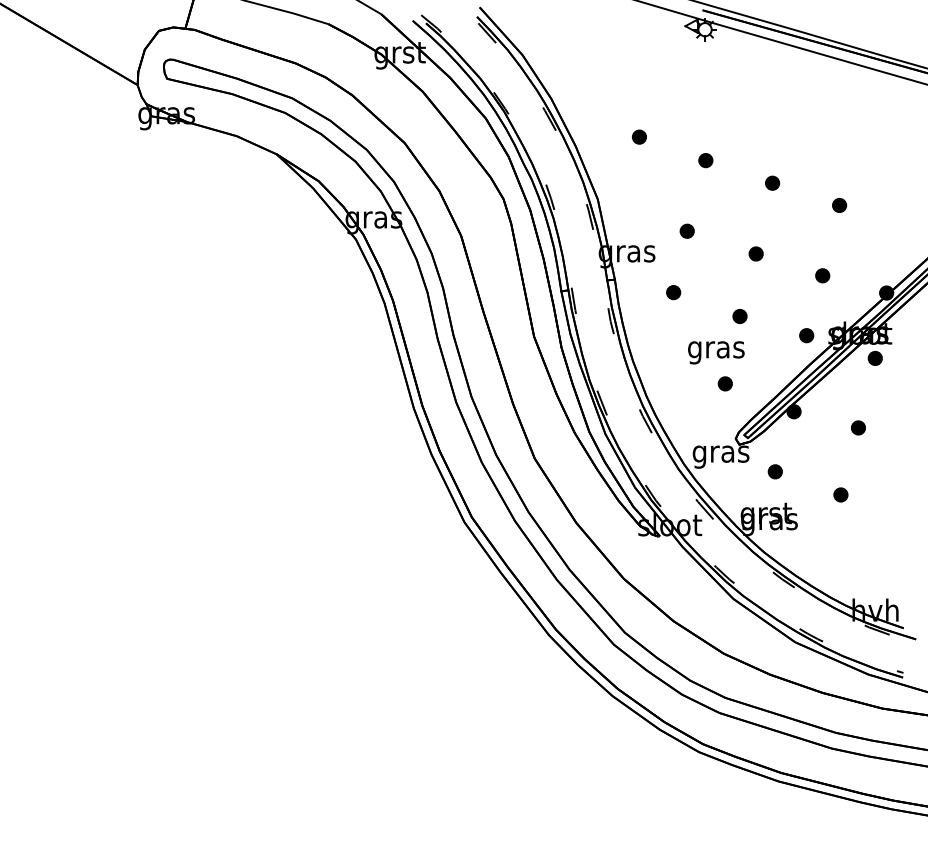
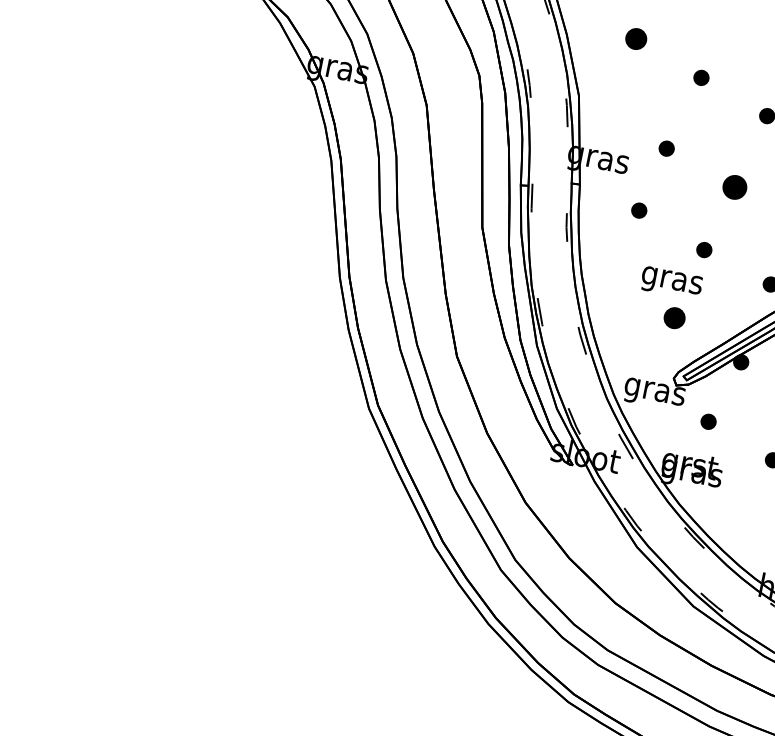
part: (639, 136) -> (636, 38), size x1.4
part: (755, 253) -> (734, 186), size x1.6
part: (724, 383) -> (673, 317), size x1.4

